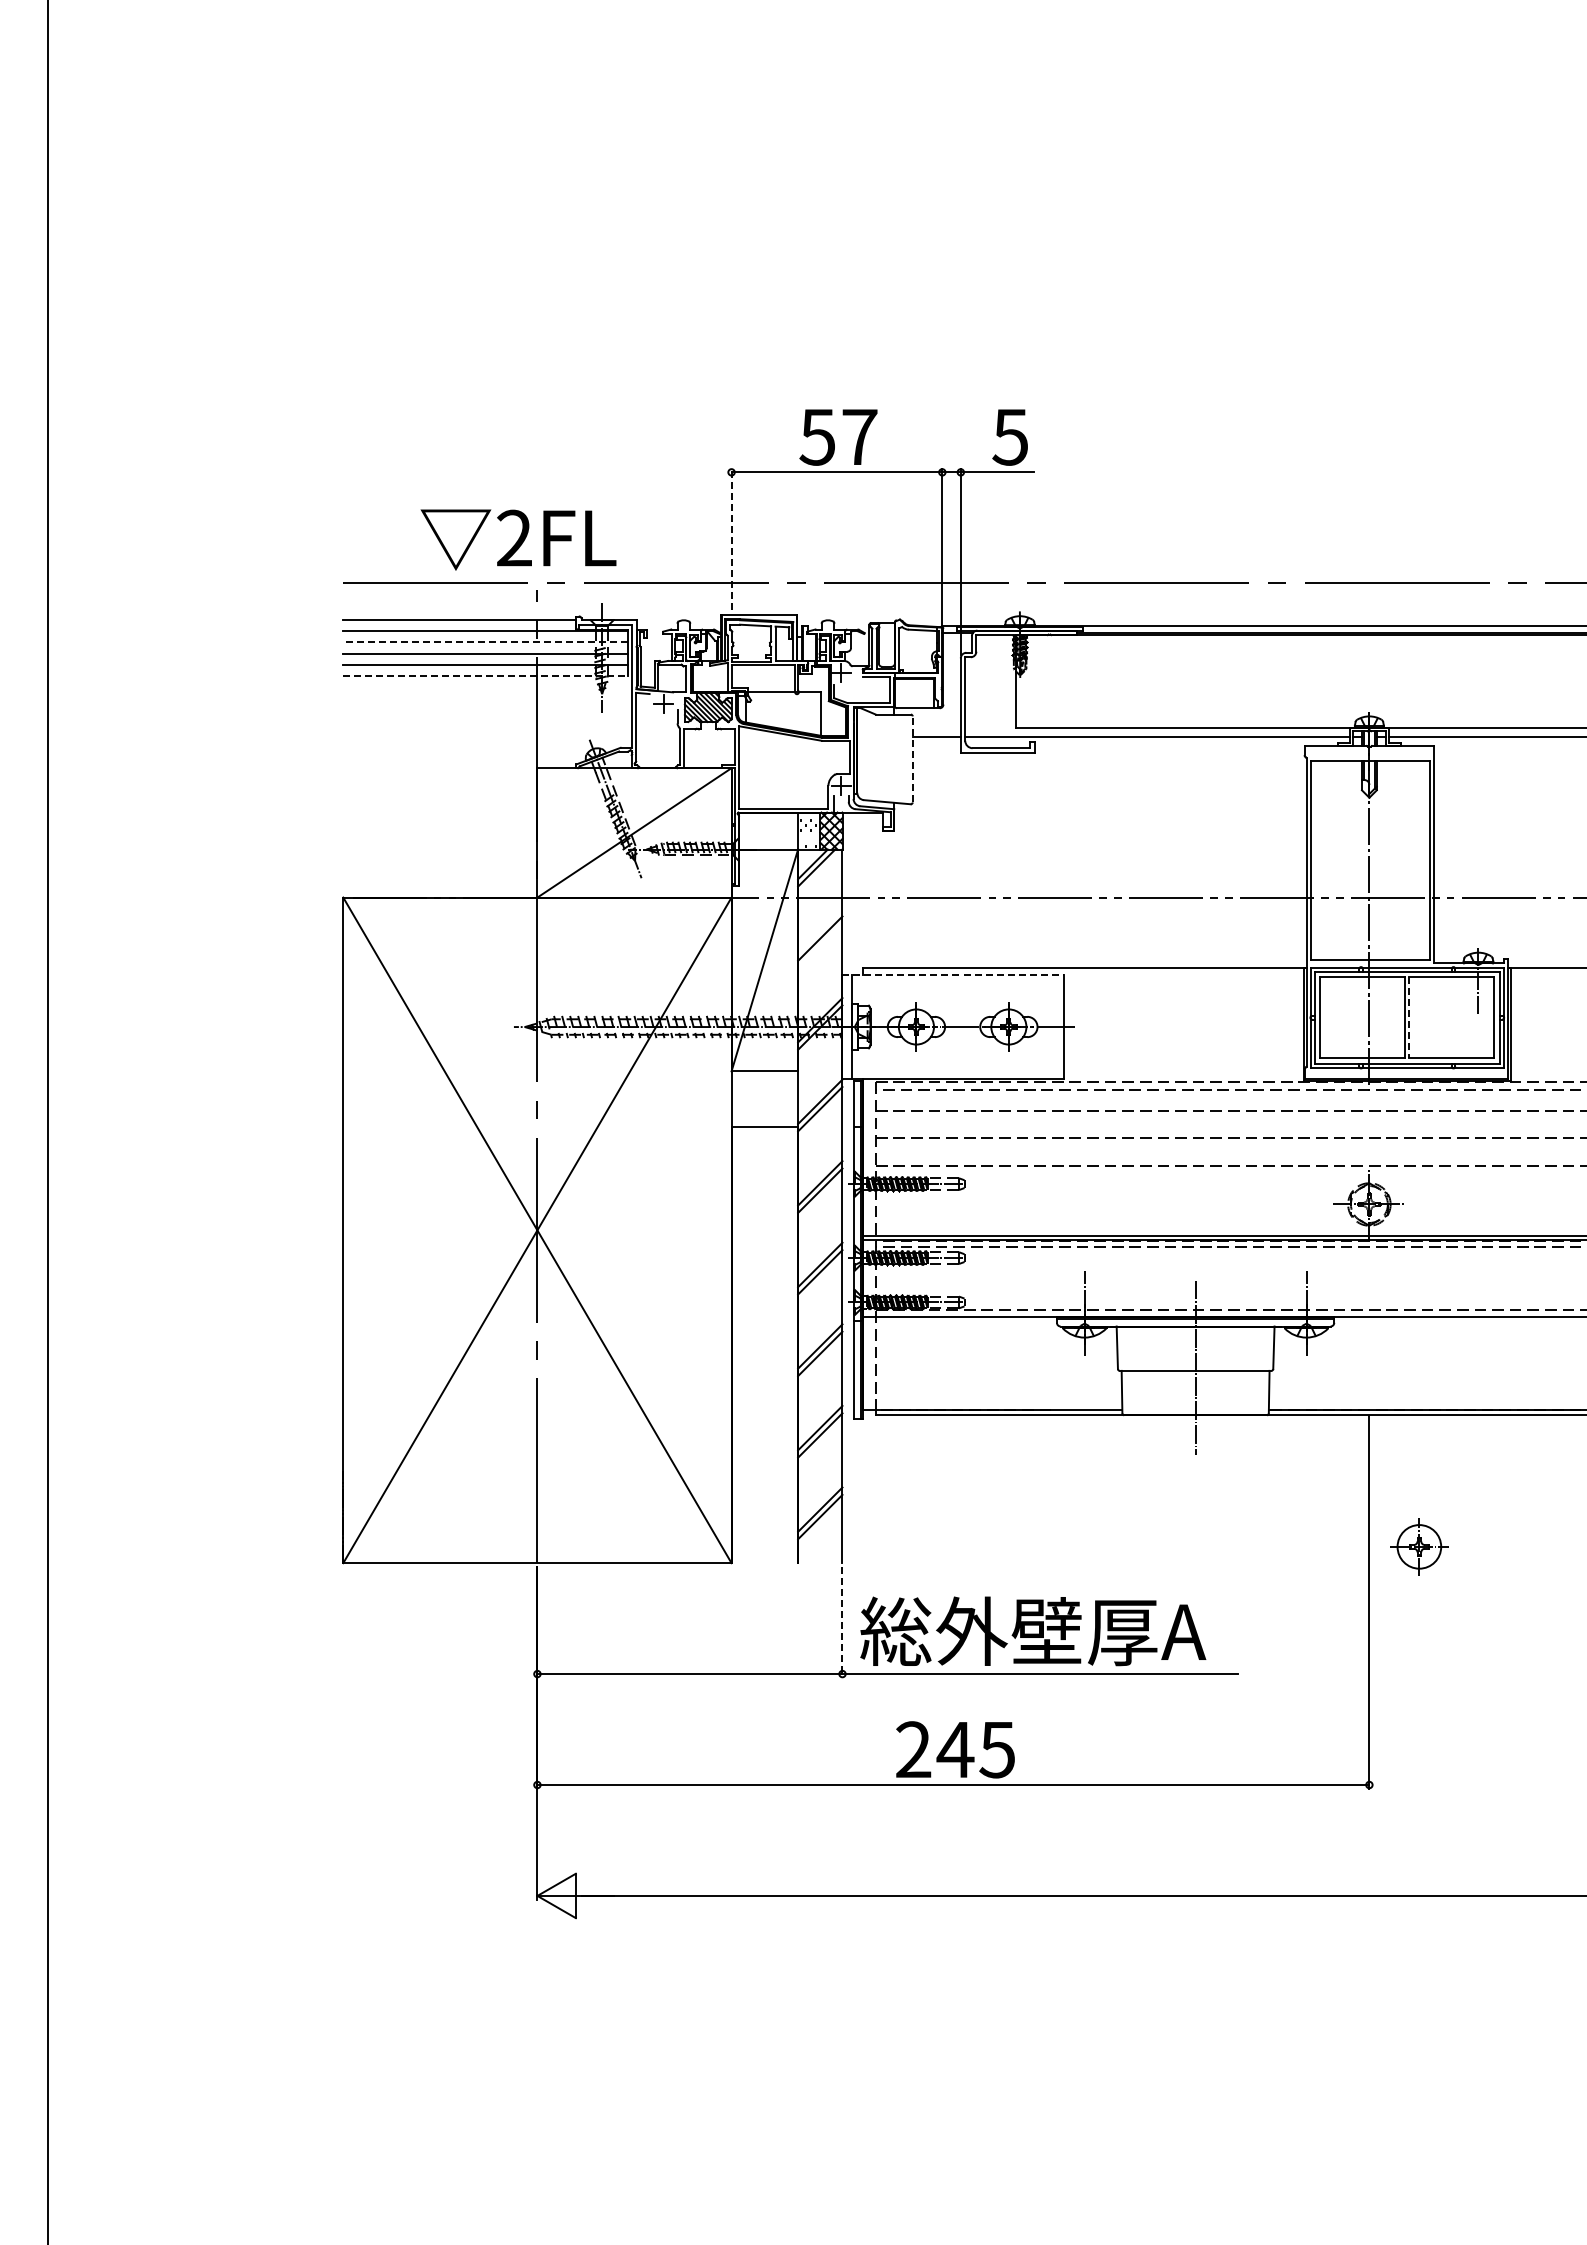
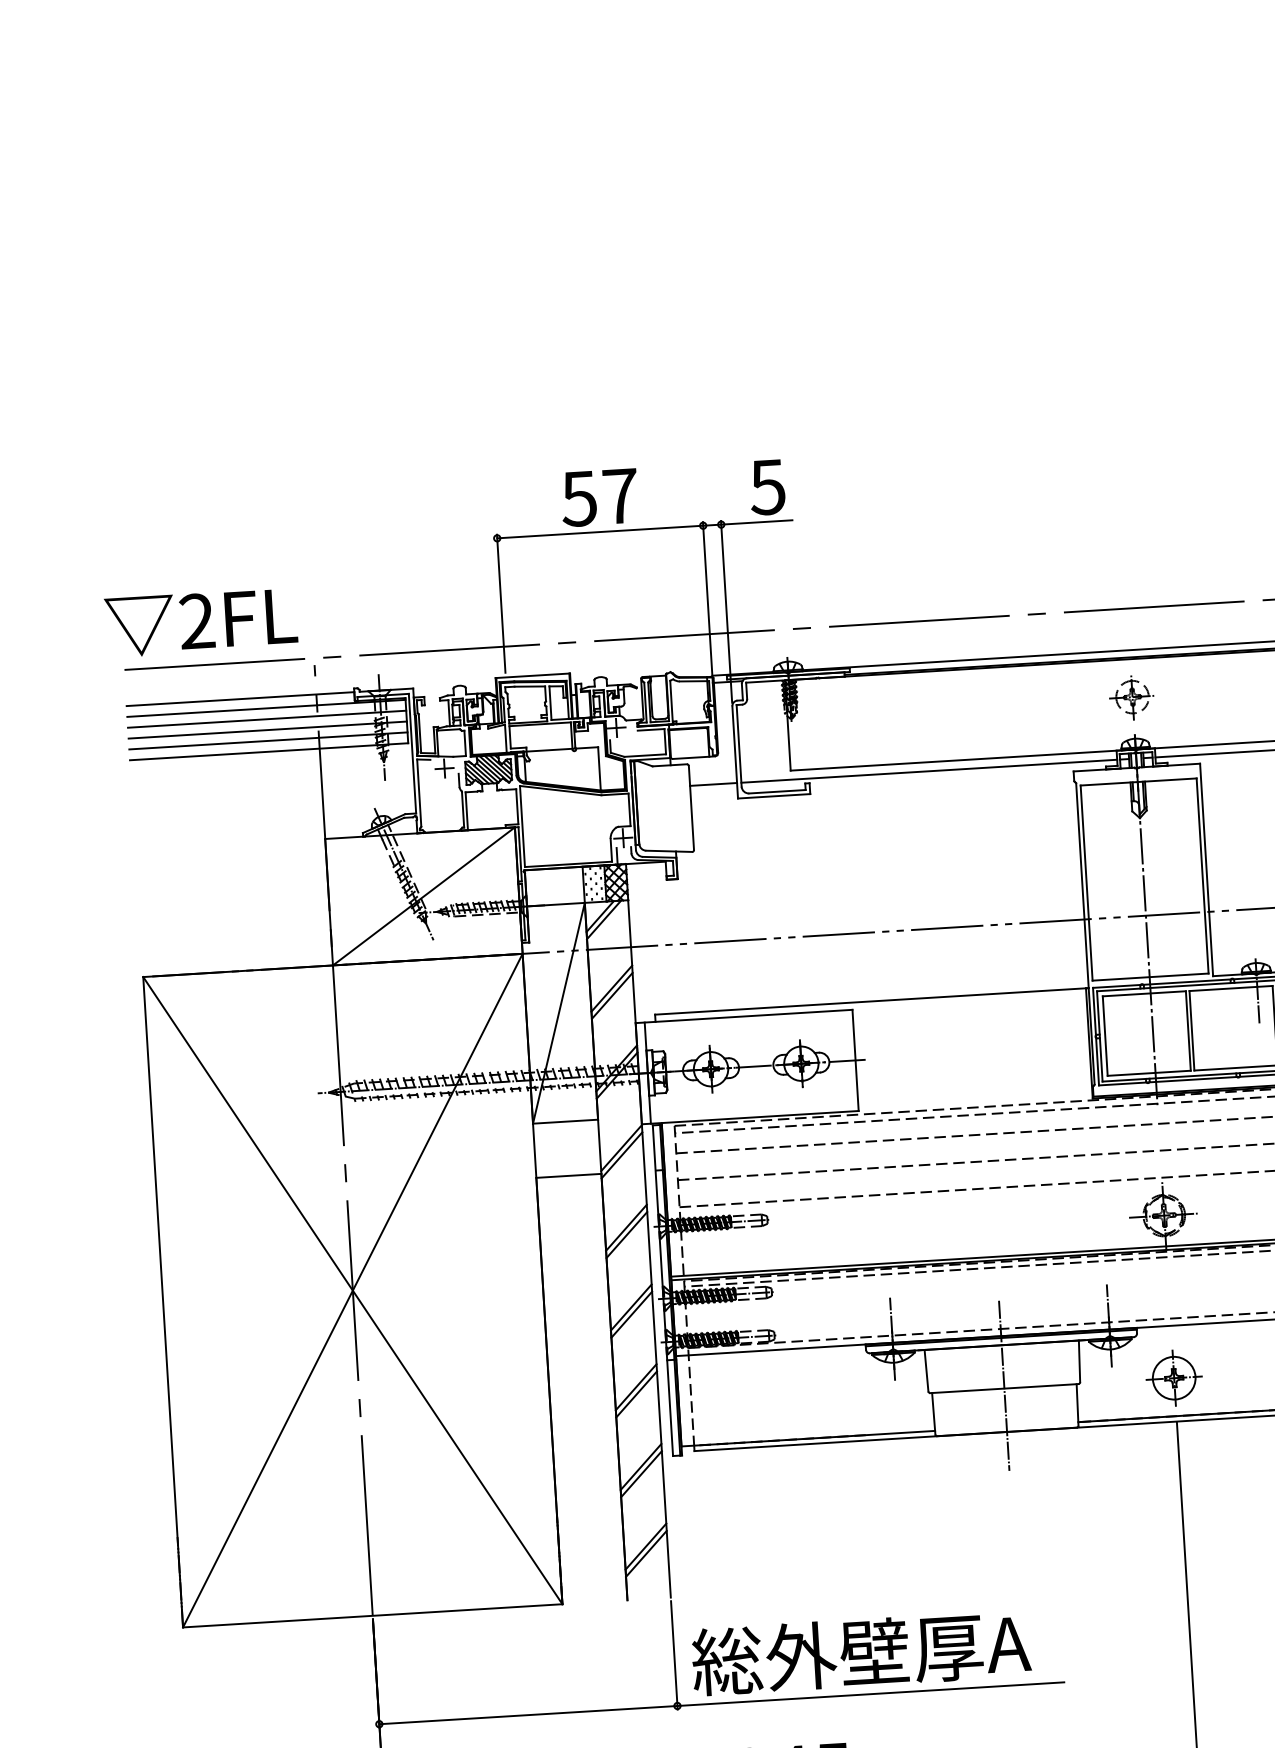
text: (518, 539) -> (201, 622), moved
line: (731, 539) -> (501, 603), dashed -> solid
line: (485, 642) -> (266, 719), dashed -> solid
part: (1368, 674) -> (1131, 697), added
line: (486, 675) -> (269, 751), dashed -> solid
line: (912, 758) -> (691, 807), dashed -> solid
line: (820, 945) -> (612, 995), added
line: (953, 975) -> (744, 1016), dashed -> solid
line: (1409, 1017) -> (1192, 1030), dashed -> solid
part: (1419, 1546) -> (1174, 1377), moved
line: (842, 1622) -> (674, 1655), dashed -> solid

